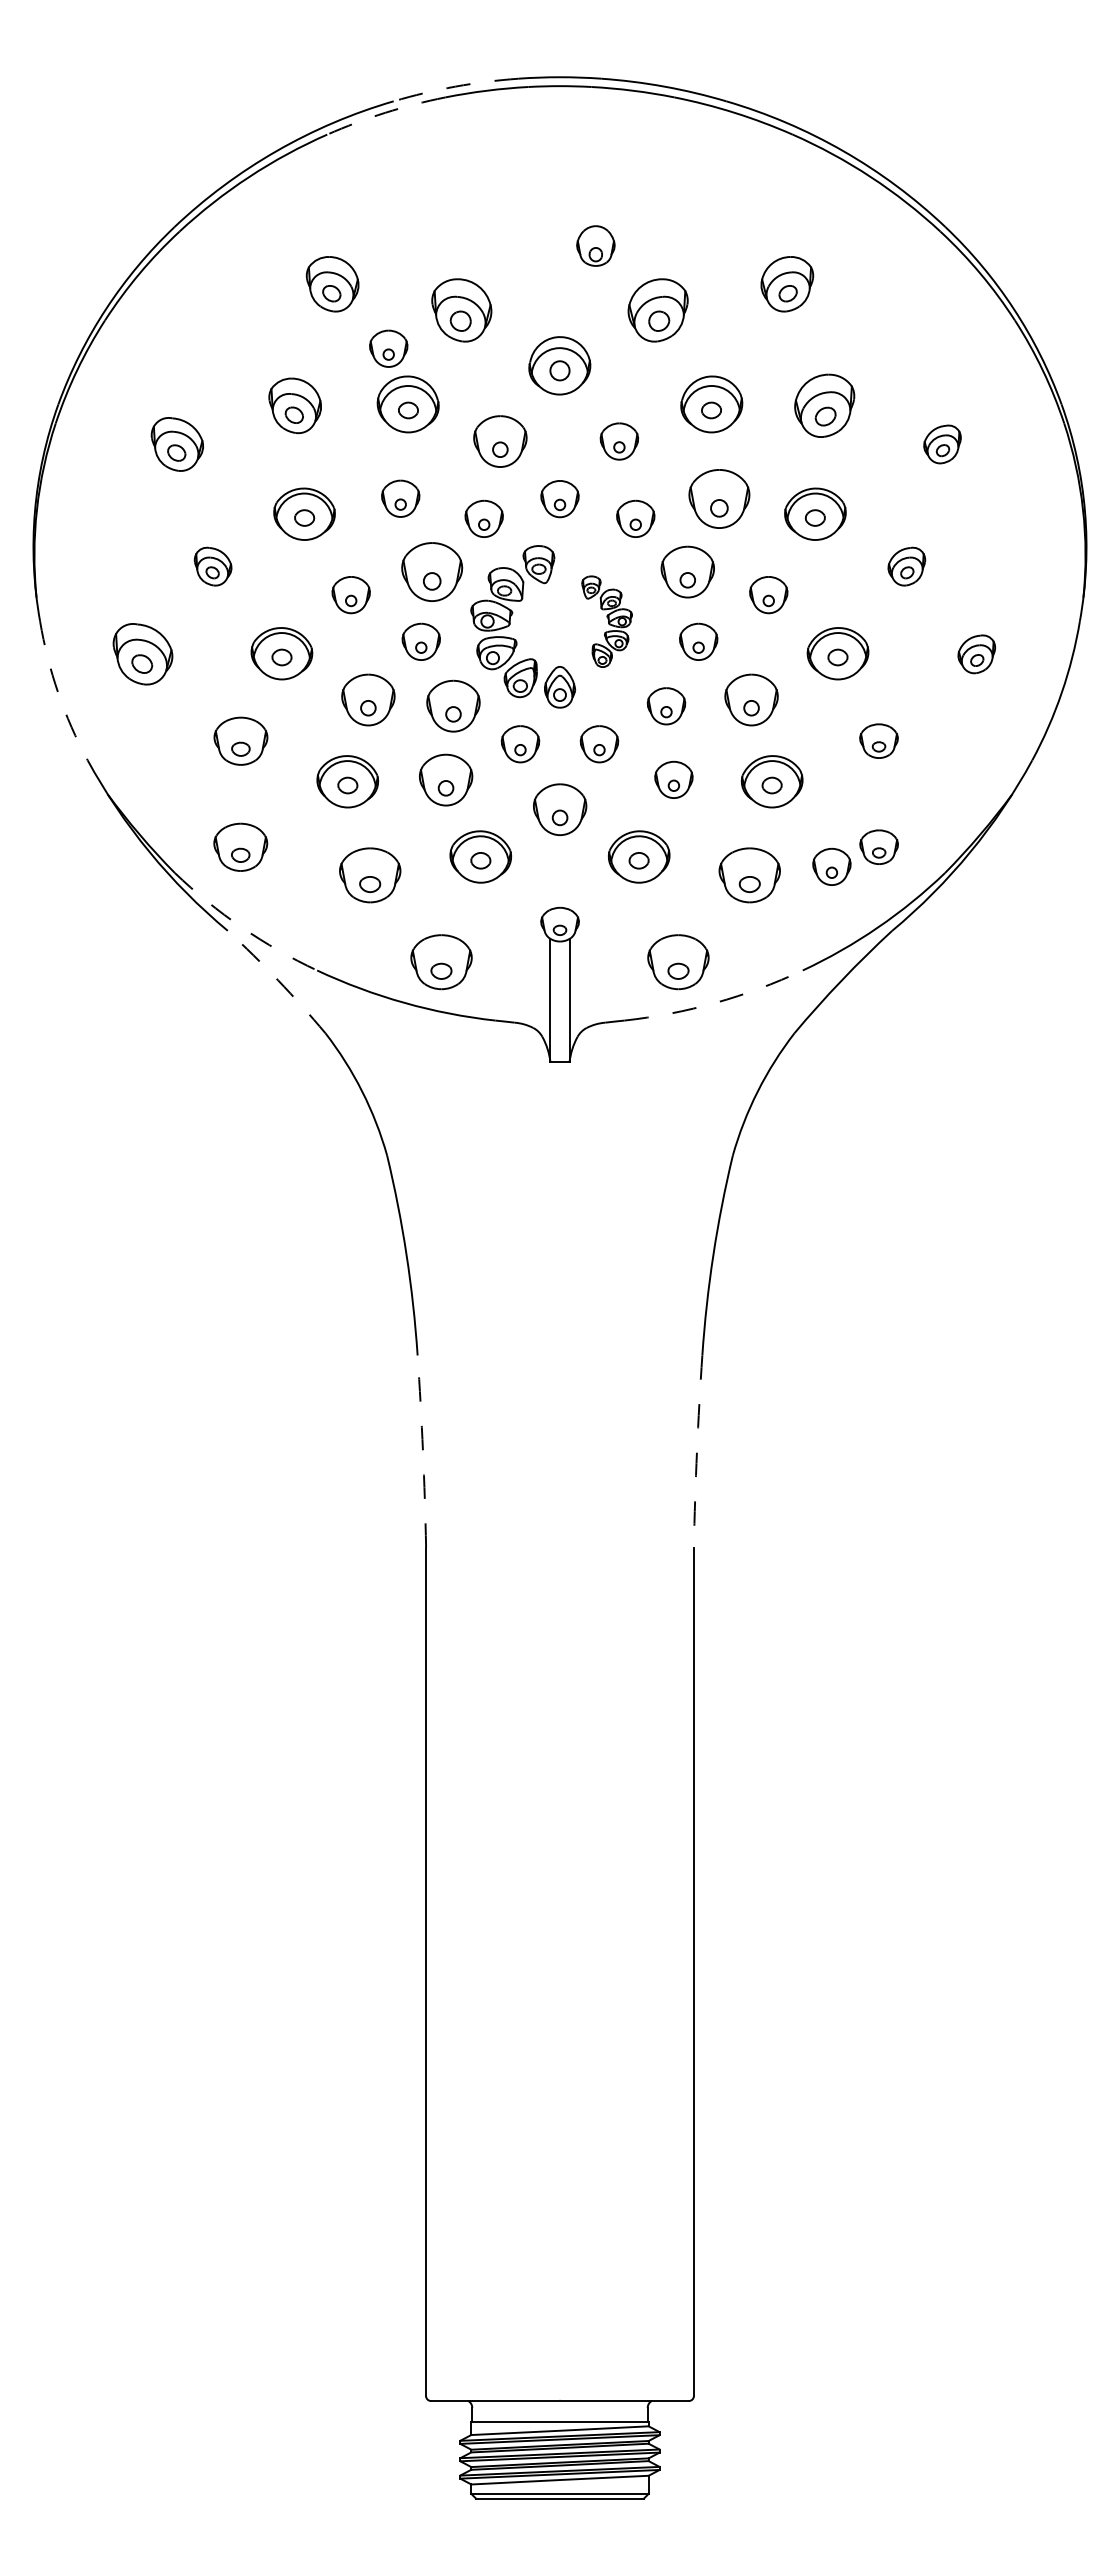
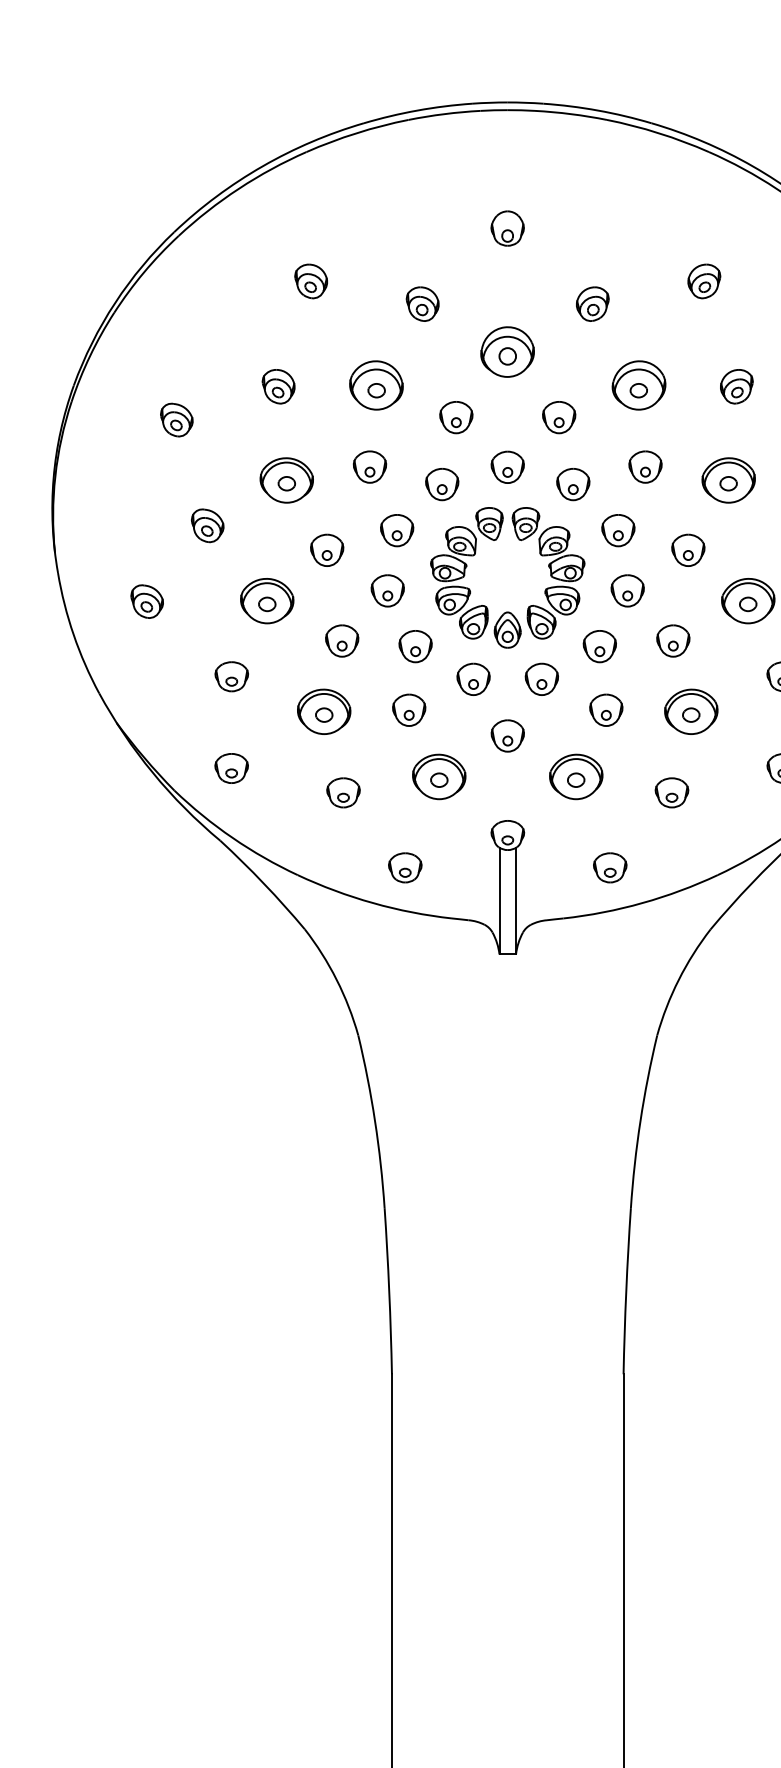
arc: (455, 86) -> (417, 110), dashed -> solid
arc: (385, 112) -> (356, 132), dashed -> solid
part: (595, 245) -> (507, 228), moved
part: (332, 283) -> (310, 280), size x0.71
part: (786, 283) -> (703, 280), size x0.71
part: (461, 310) -> (422, 304), size x0.62
part: (658, 310) -> (592, 304), size x0.62
part: (388, 348) -> (359, 337), removed
part: (294, 405) -> (278, 386), size x0.71
part: (824, 405) -> (736, 386), size x0.62
part: (500, 441) -> (456, 417), size x0.71
part: (177, 444) -> (176, 420), size x0.71
part: (718, 498) -> (644, 466), size x0.62
part: (431, 572) -> (396, 530), size x0.62
part: (687, 572) -> (618, 530), size x0.71
part: (606, 621) -> (547, 573), size x1.67
part: (143, 654) -> (147, 601), size x0.62
arc: (58, 692) -> (73, 634), dashed -> solid
part: (368, 699) -> (342, 640), size x0.71
part: (750, 699) -> (672, 640), size x0.71
part: (453, 706) -> (415, 646), size x0.71
part: (240, 740) -> (231, 676), size x0.71
part: (445, 779) -> (408, 709), size x0.71
part: (559, 809) -> (507, 735), size x0.71
part: (240, 846) -> (231, 767), size x0.71
part: (831, 866) -> (742, 785), removed
part: (369, 875) -> (342, 792), size x0.62
part: (749, 875) -> (671, 792), size x0.62
arc: (241, 927) -> (232, 837), dashed -> solid
part: (441, 961) -> (405, 867), size x0.62
part: (678, 961) -> (610, 867), size x0.62
arc: (278, 980) -> (264, 883), dashed -> solid
arc: (715, 1002) -> (642, 902), dashed -> solid
arc: (423, 1451) -> (389, 1291), dashed -> solid
arc: (696, 1451) -> (625, 1291), dashed -> solid

